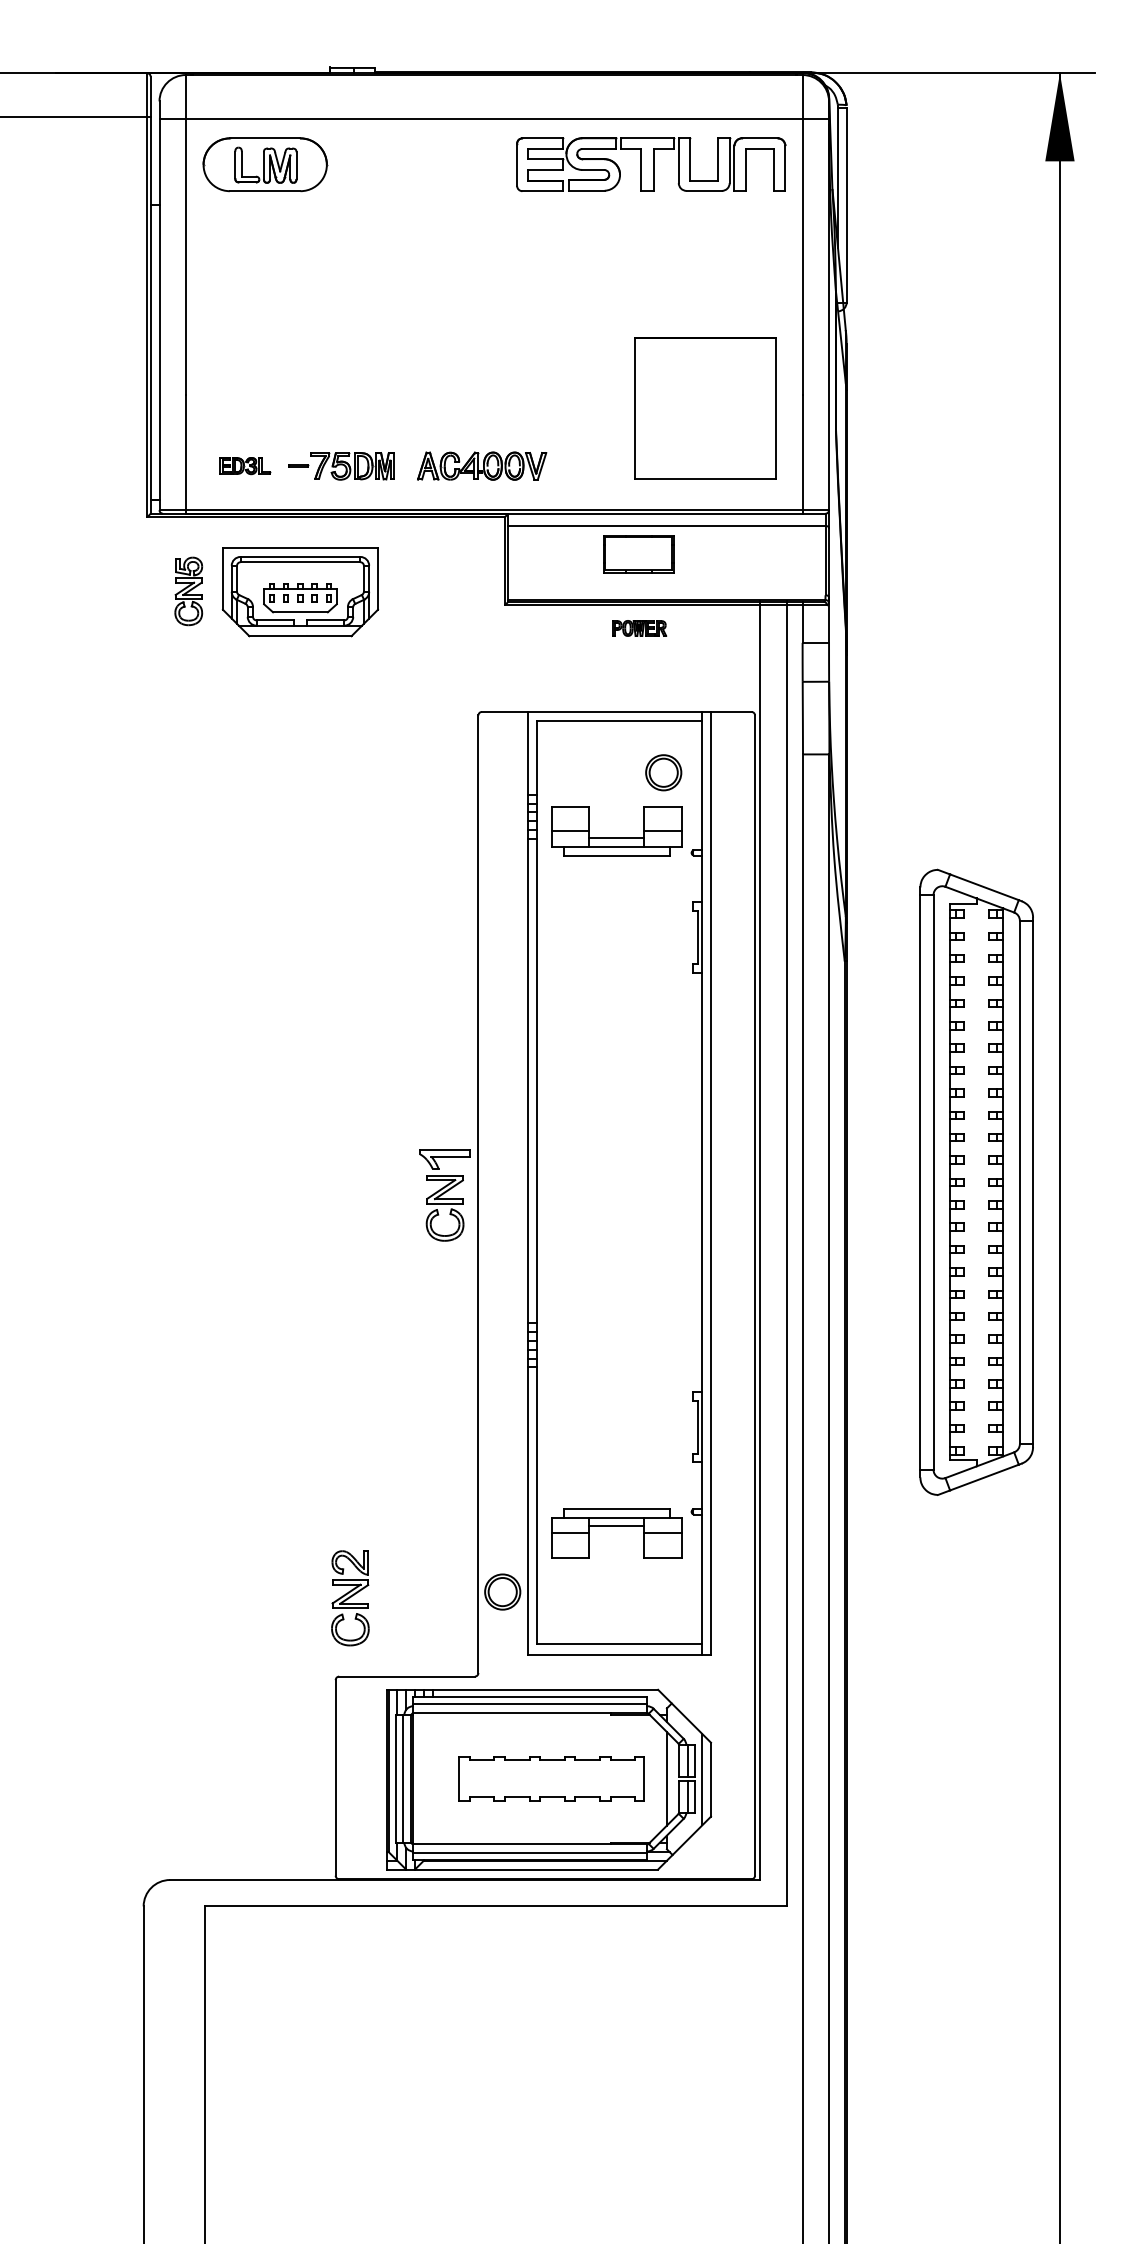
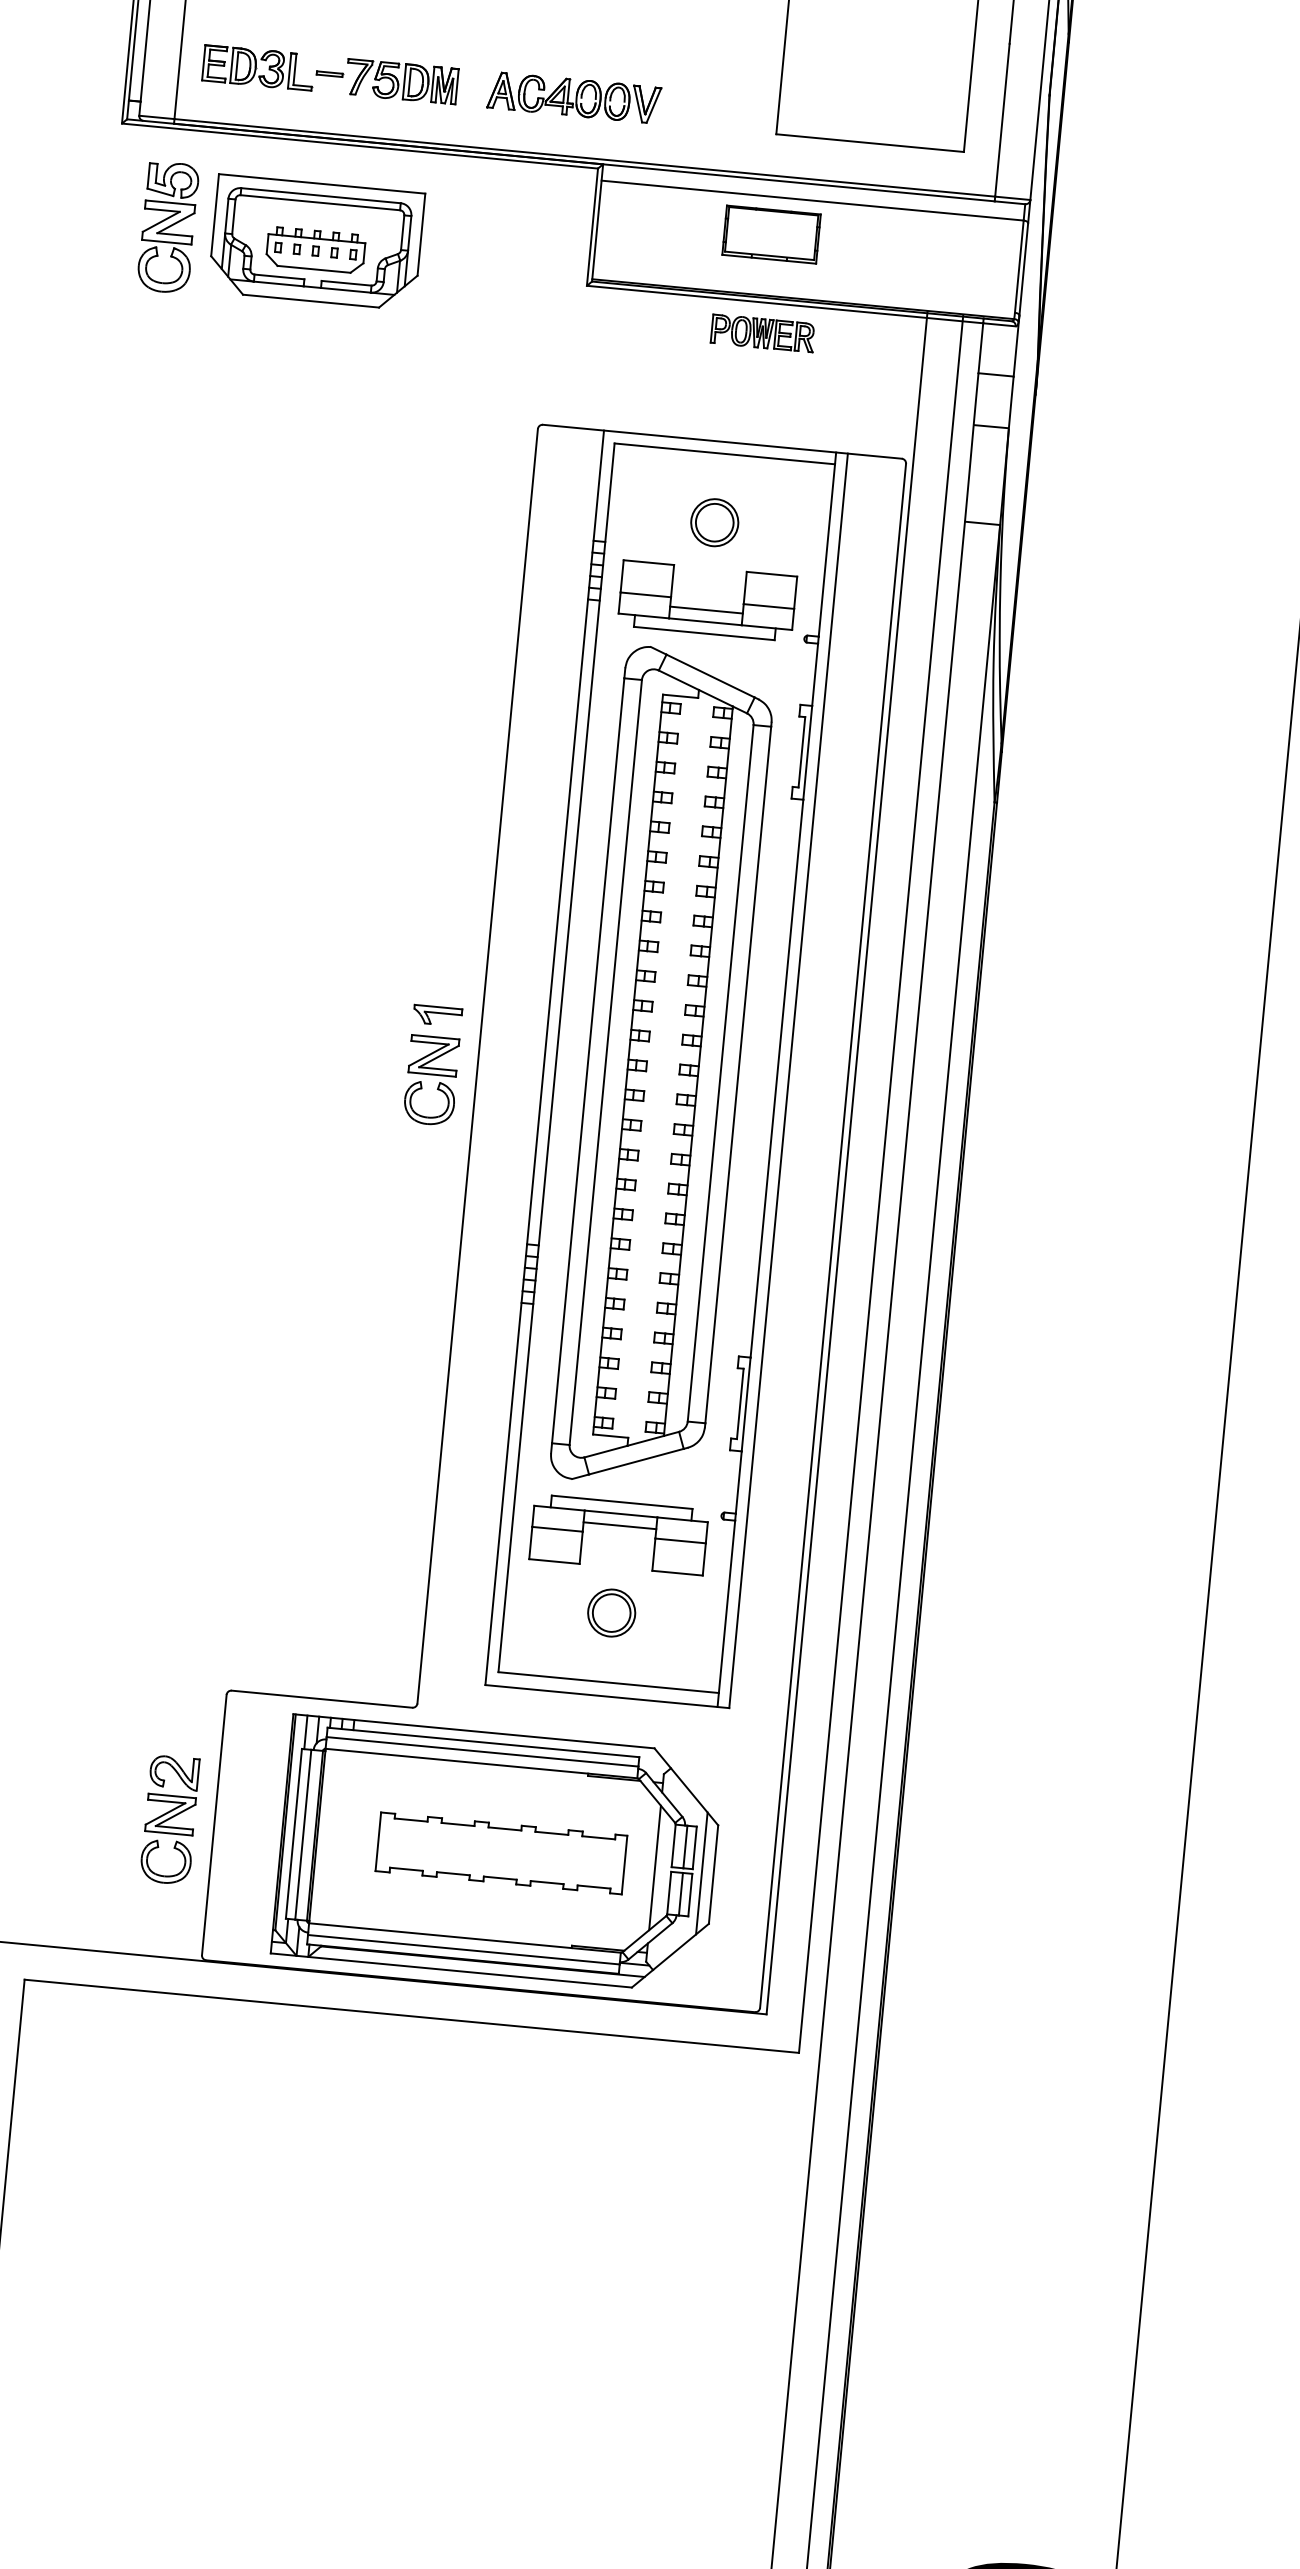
part: (245, 465) -> (259, 67), size x1.67
part: (188, 591) -> (167, 227), size x1.43
part: (639, 628) -> (763, 333), size x1.43
part: (663, 772) -> (714, 522), moved
part: (444, 1159) -> (436, 1015), size x0.71
part: (976, 1181) -> (663, 1066), moved
part: (502, 1591) -> (611, 1612), moved
part: (350, 1598) -> (170, 1820), moved

